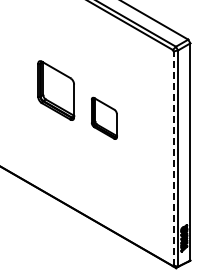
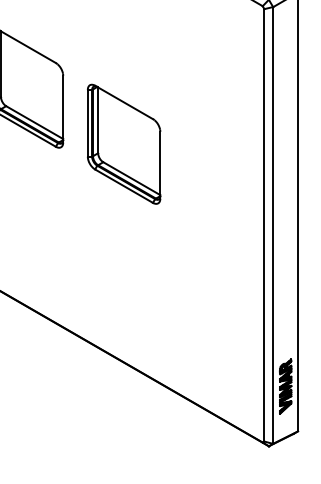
part: (104, 118) -> (124, 144), size x1.43
line: (173, 158) -> (263, 225), dashed -> solid

